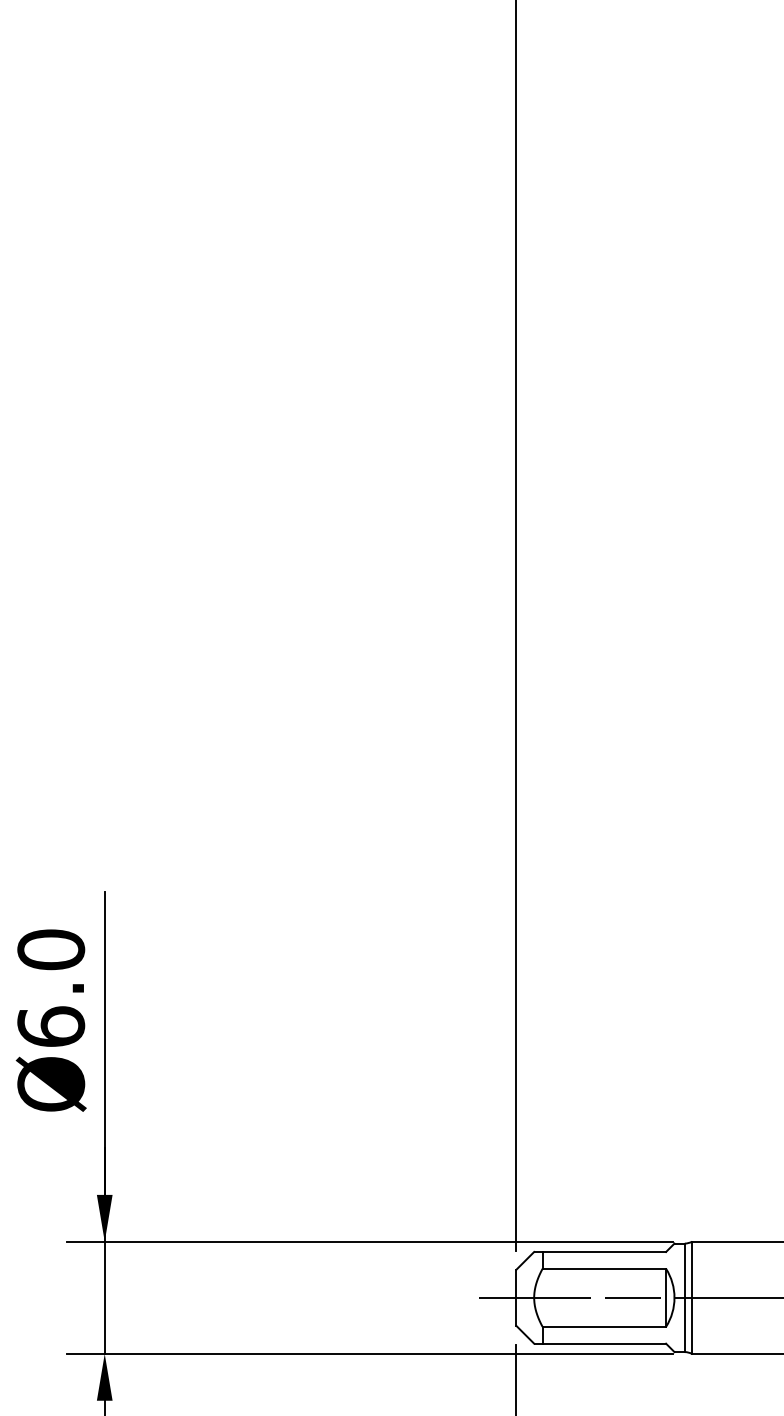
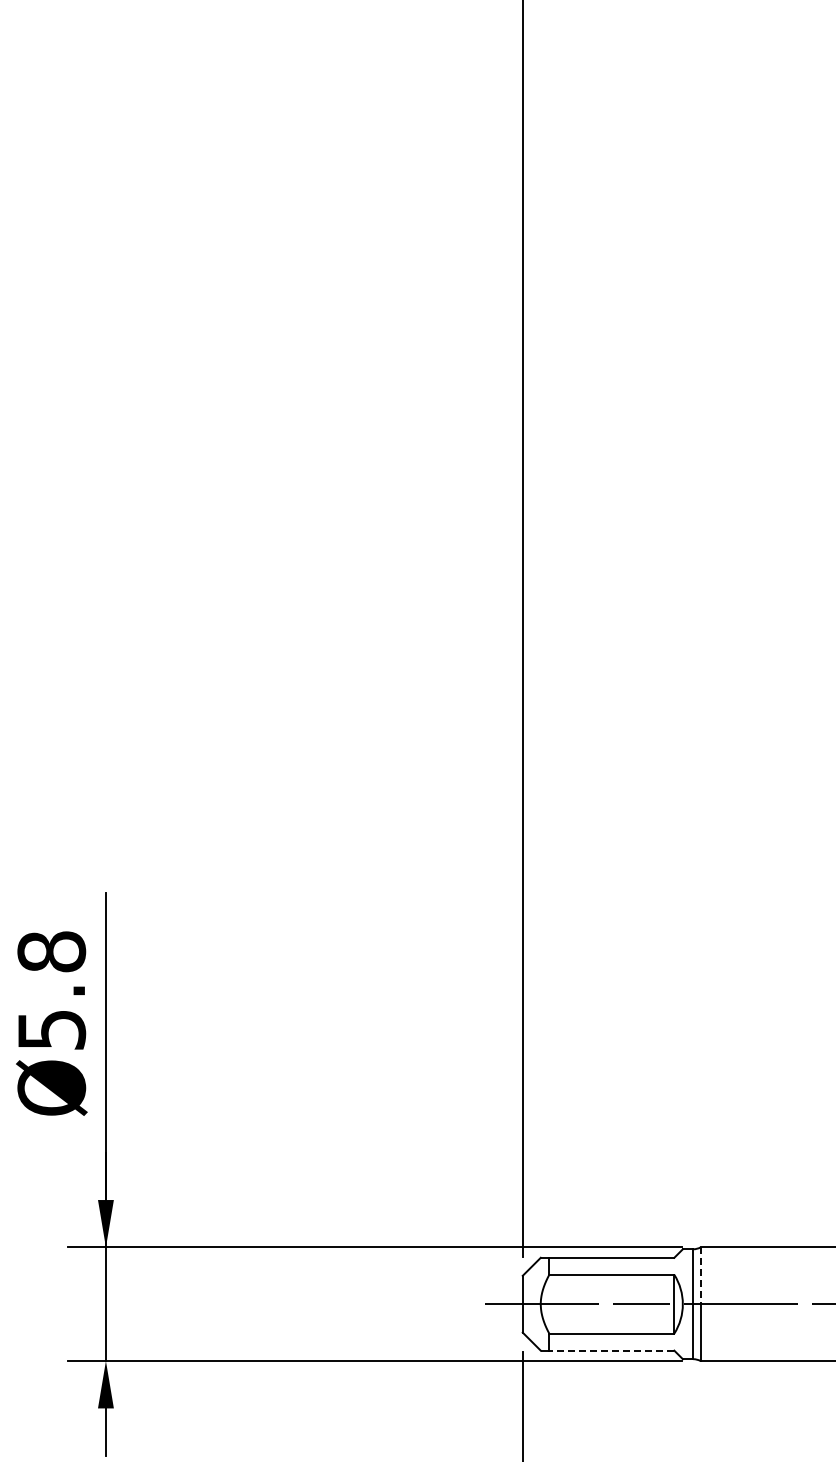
text: (50, 987) -> (51, 990), Ø6.0 -> Ø5.8
line: (691, 1270) -> (700, 1276), solid -> dashed
line: (604, 1343) -> (611, 1350), solid -> dashed

